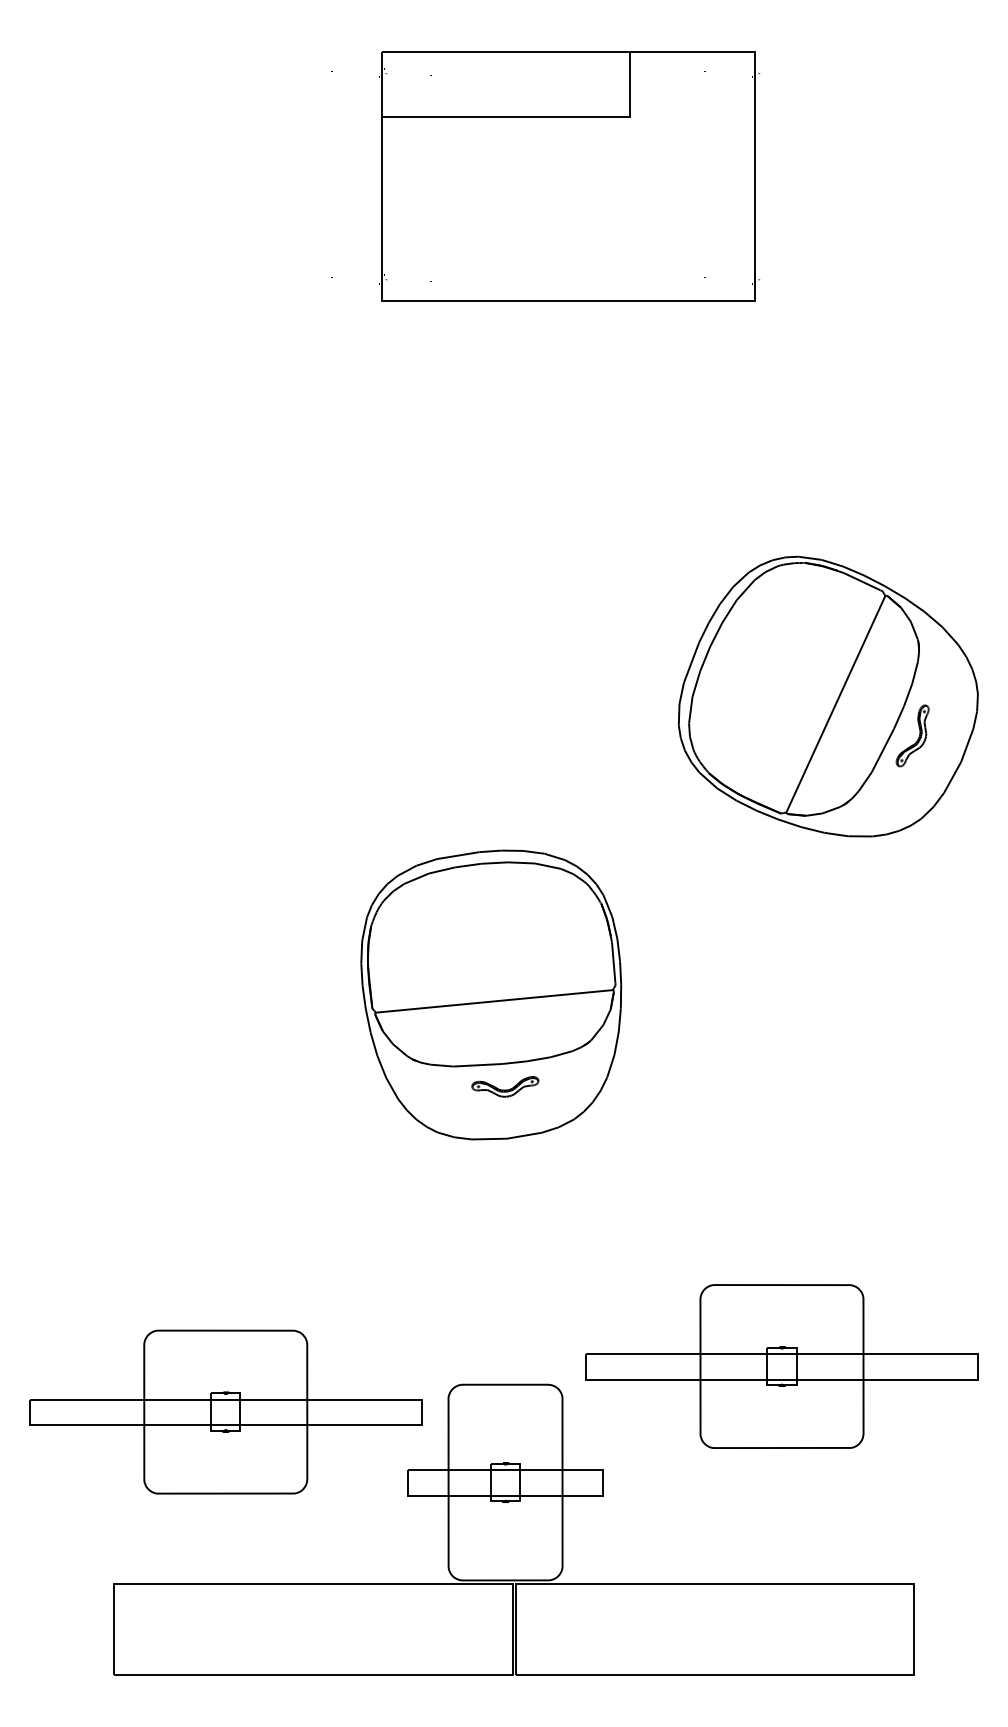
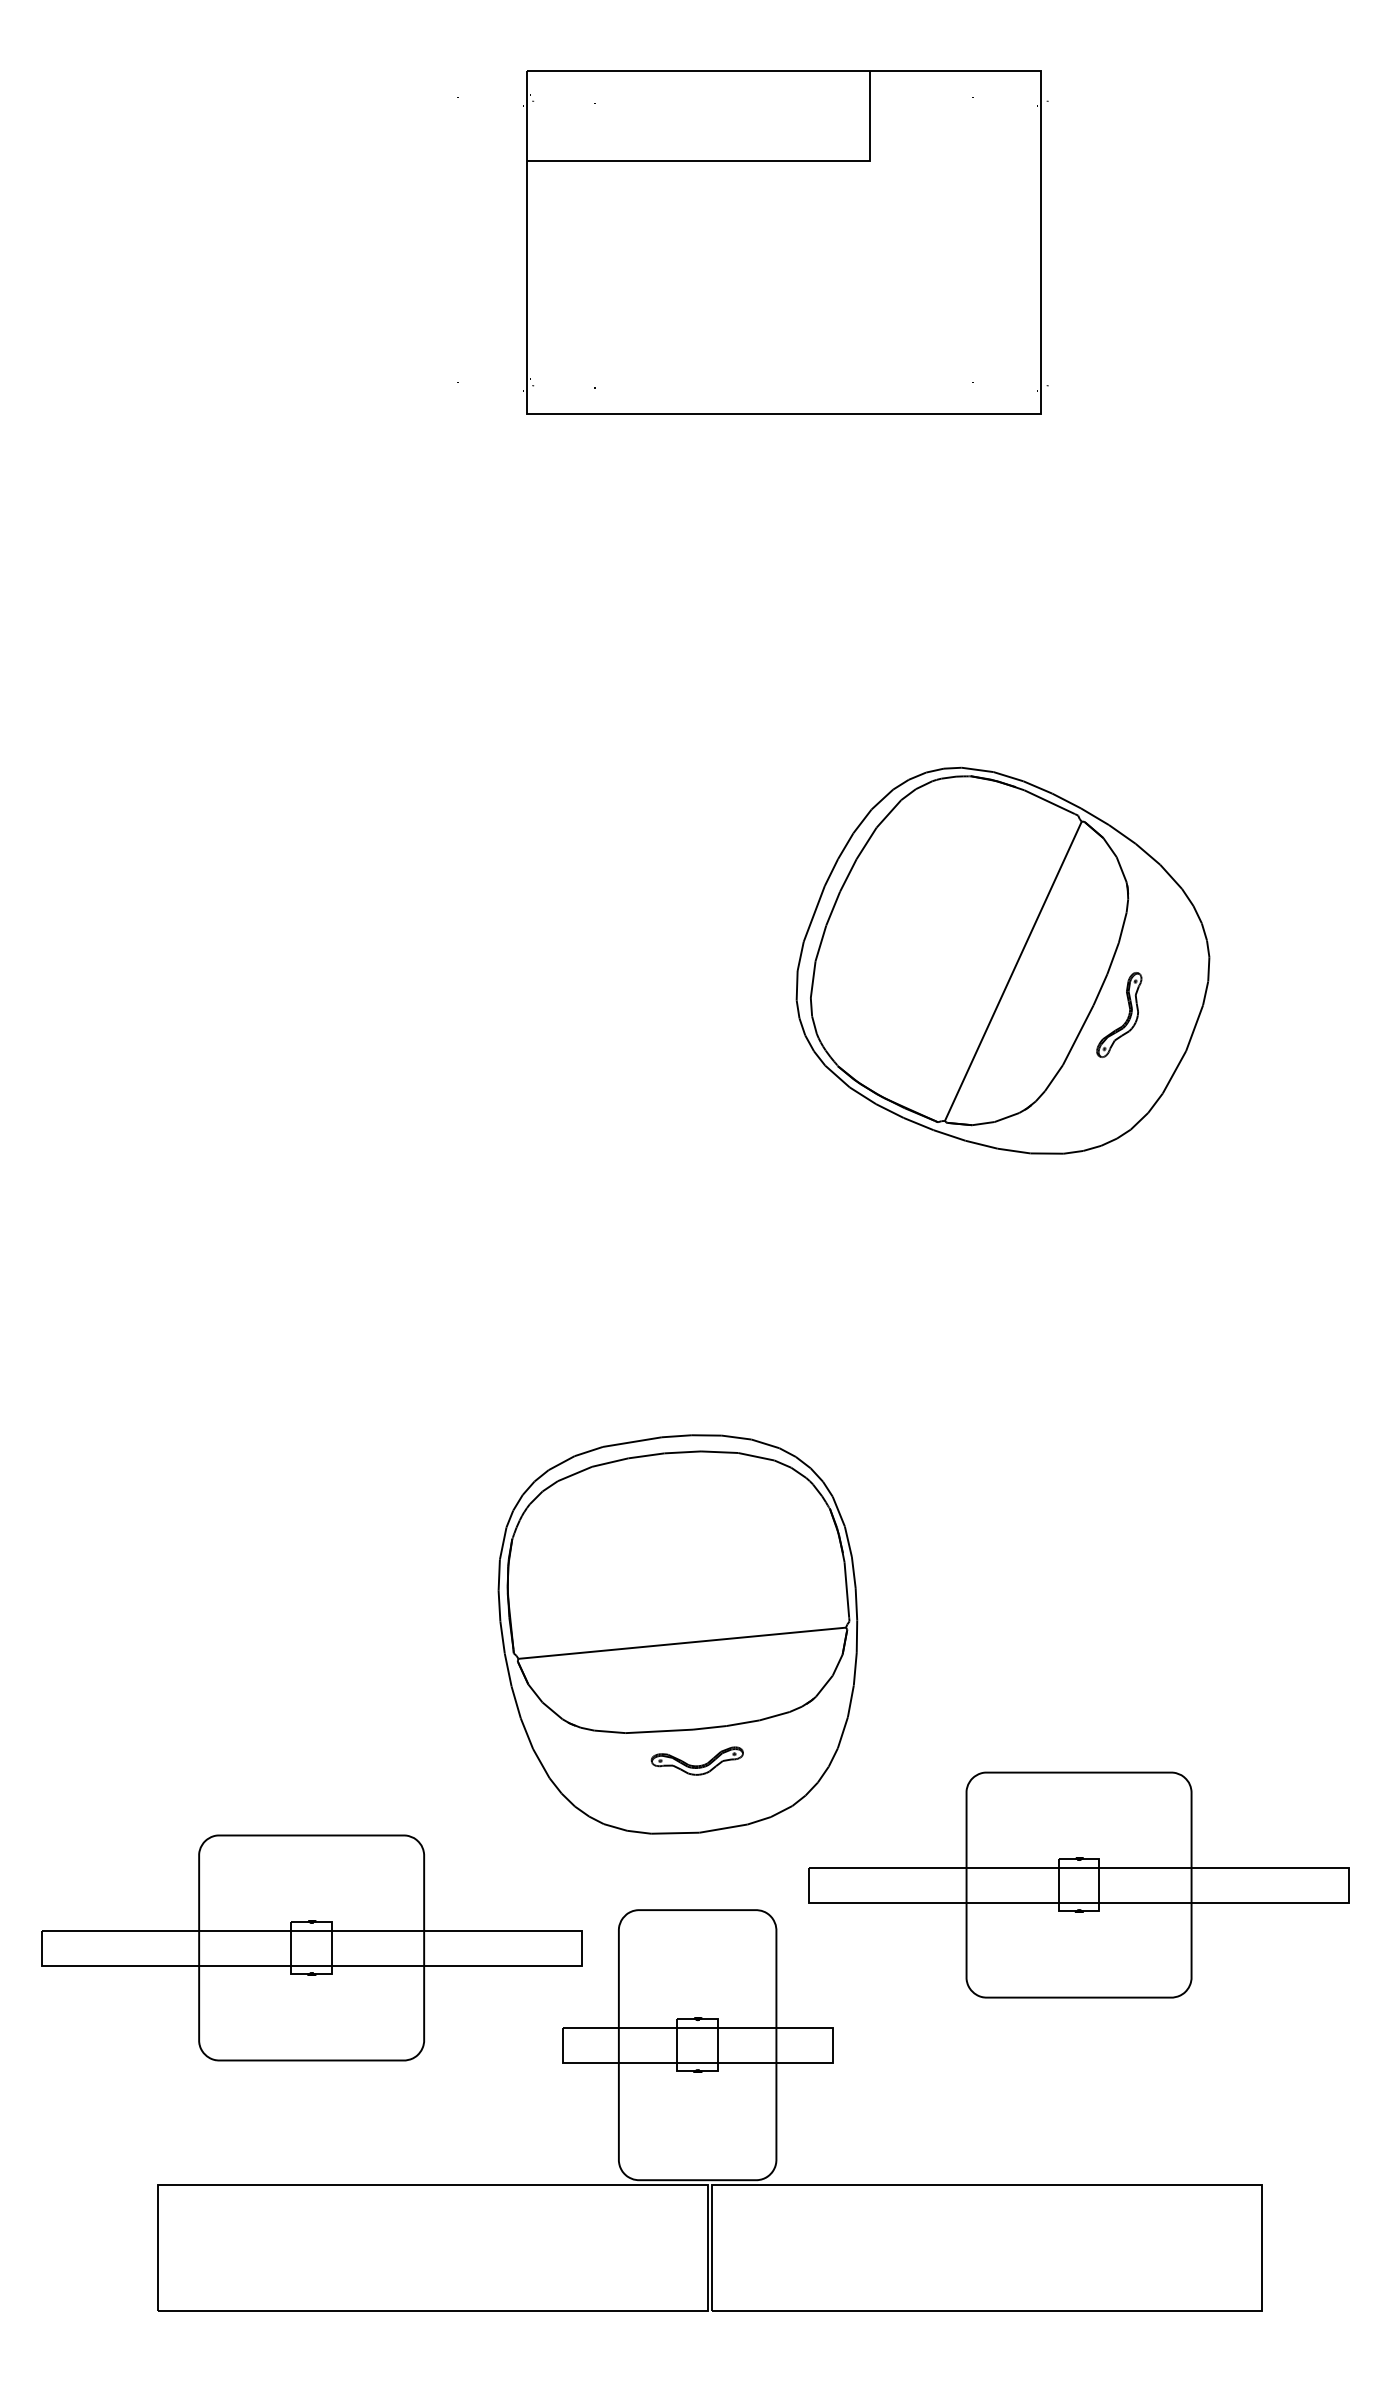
part: (827, 696) -> (1002, 960), moved
part: (490, 995) -> (677, 1634), moved

